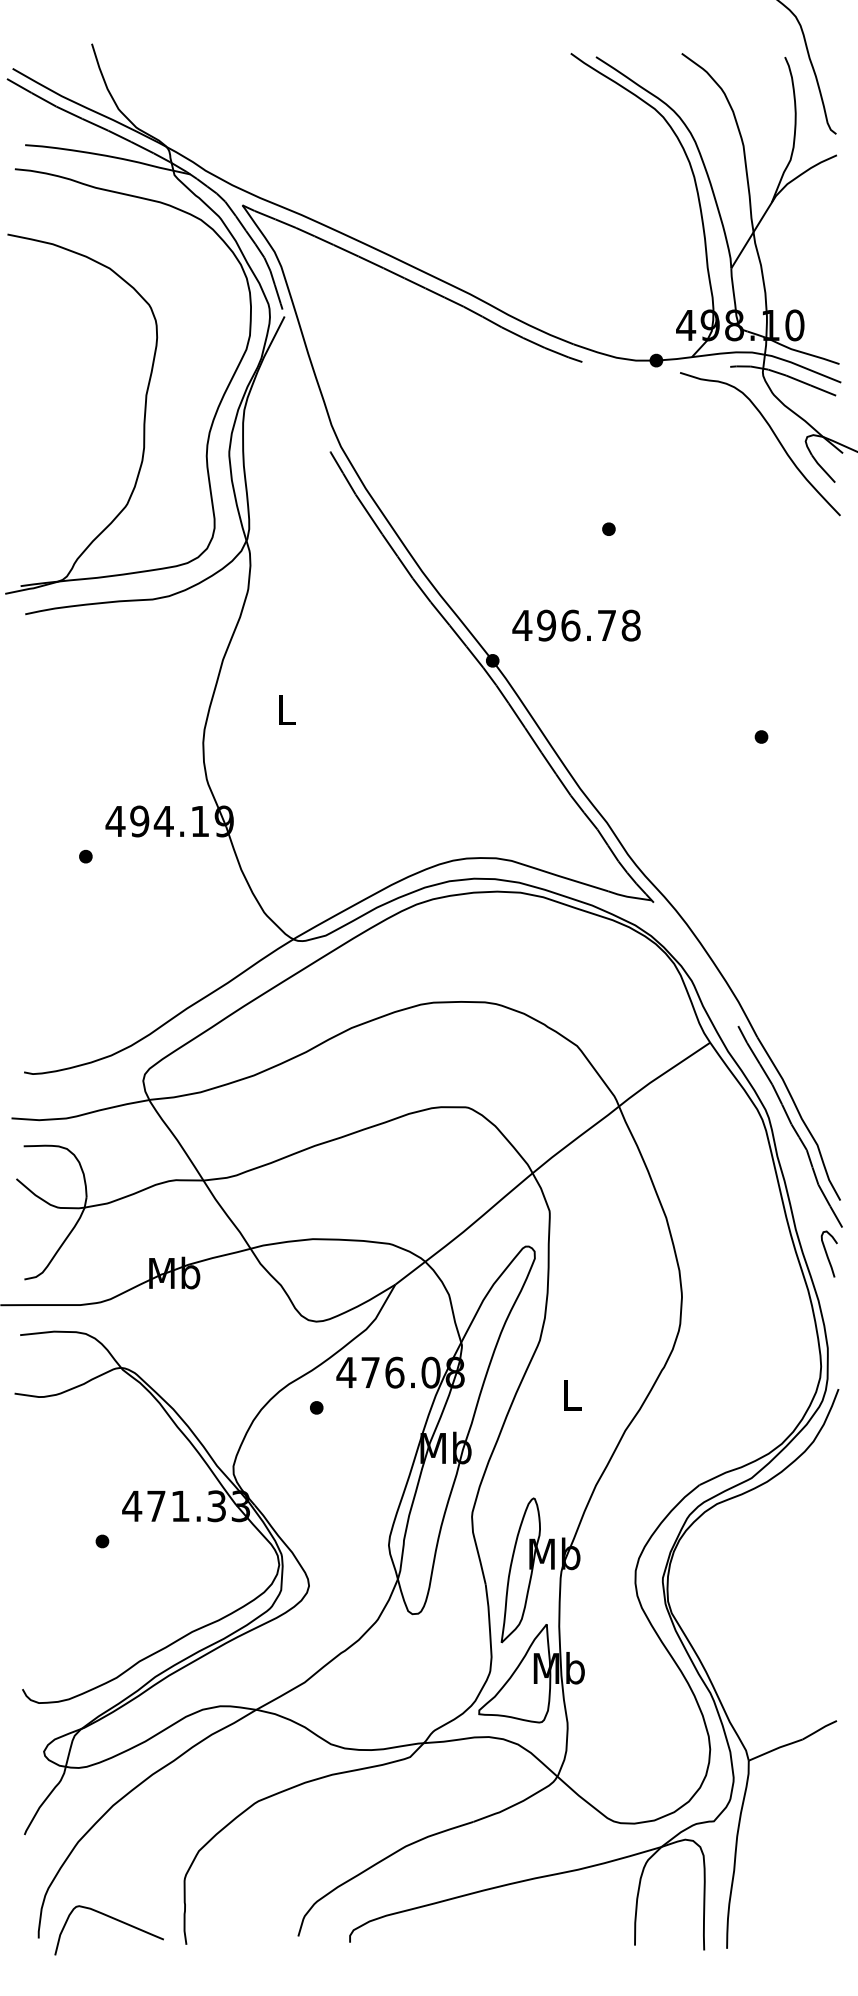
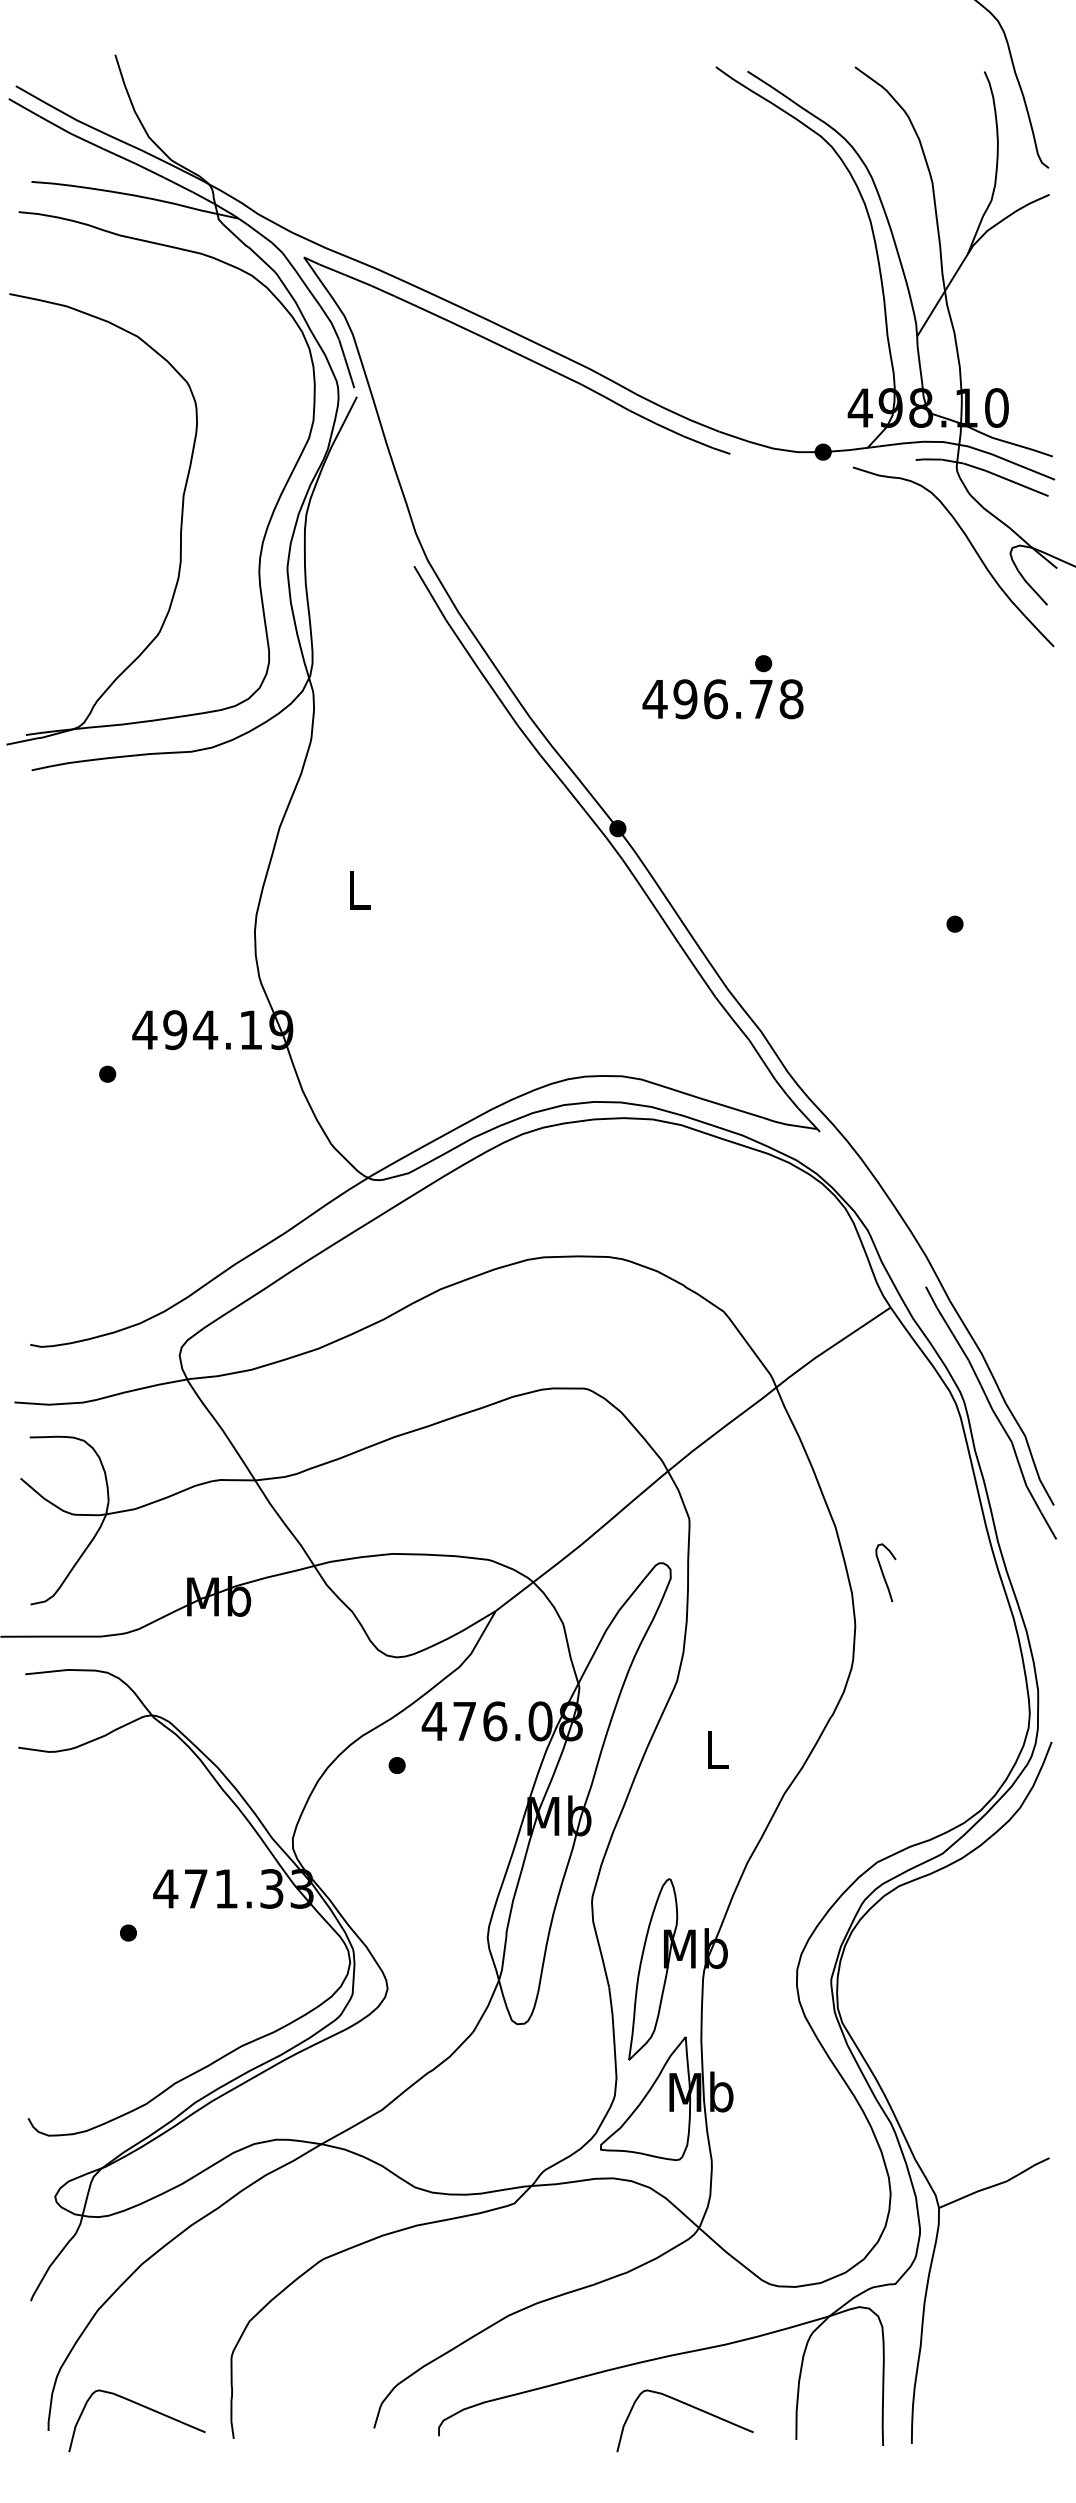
text: (576, 625) -> (722, 699), moved
curve: (827, 1253) -> (883, 1571), moved
curve: (550, 1919) -> (690, 2407), added

